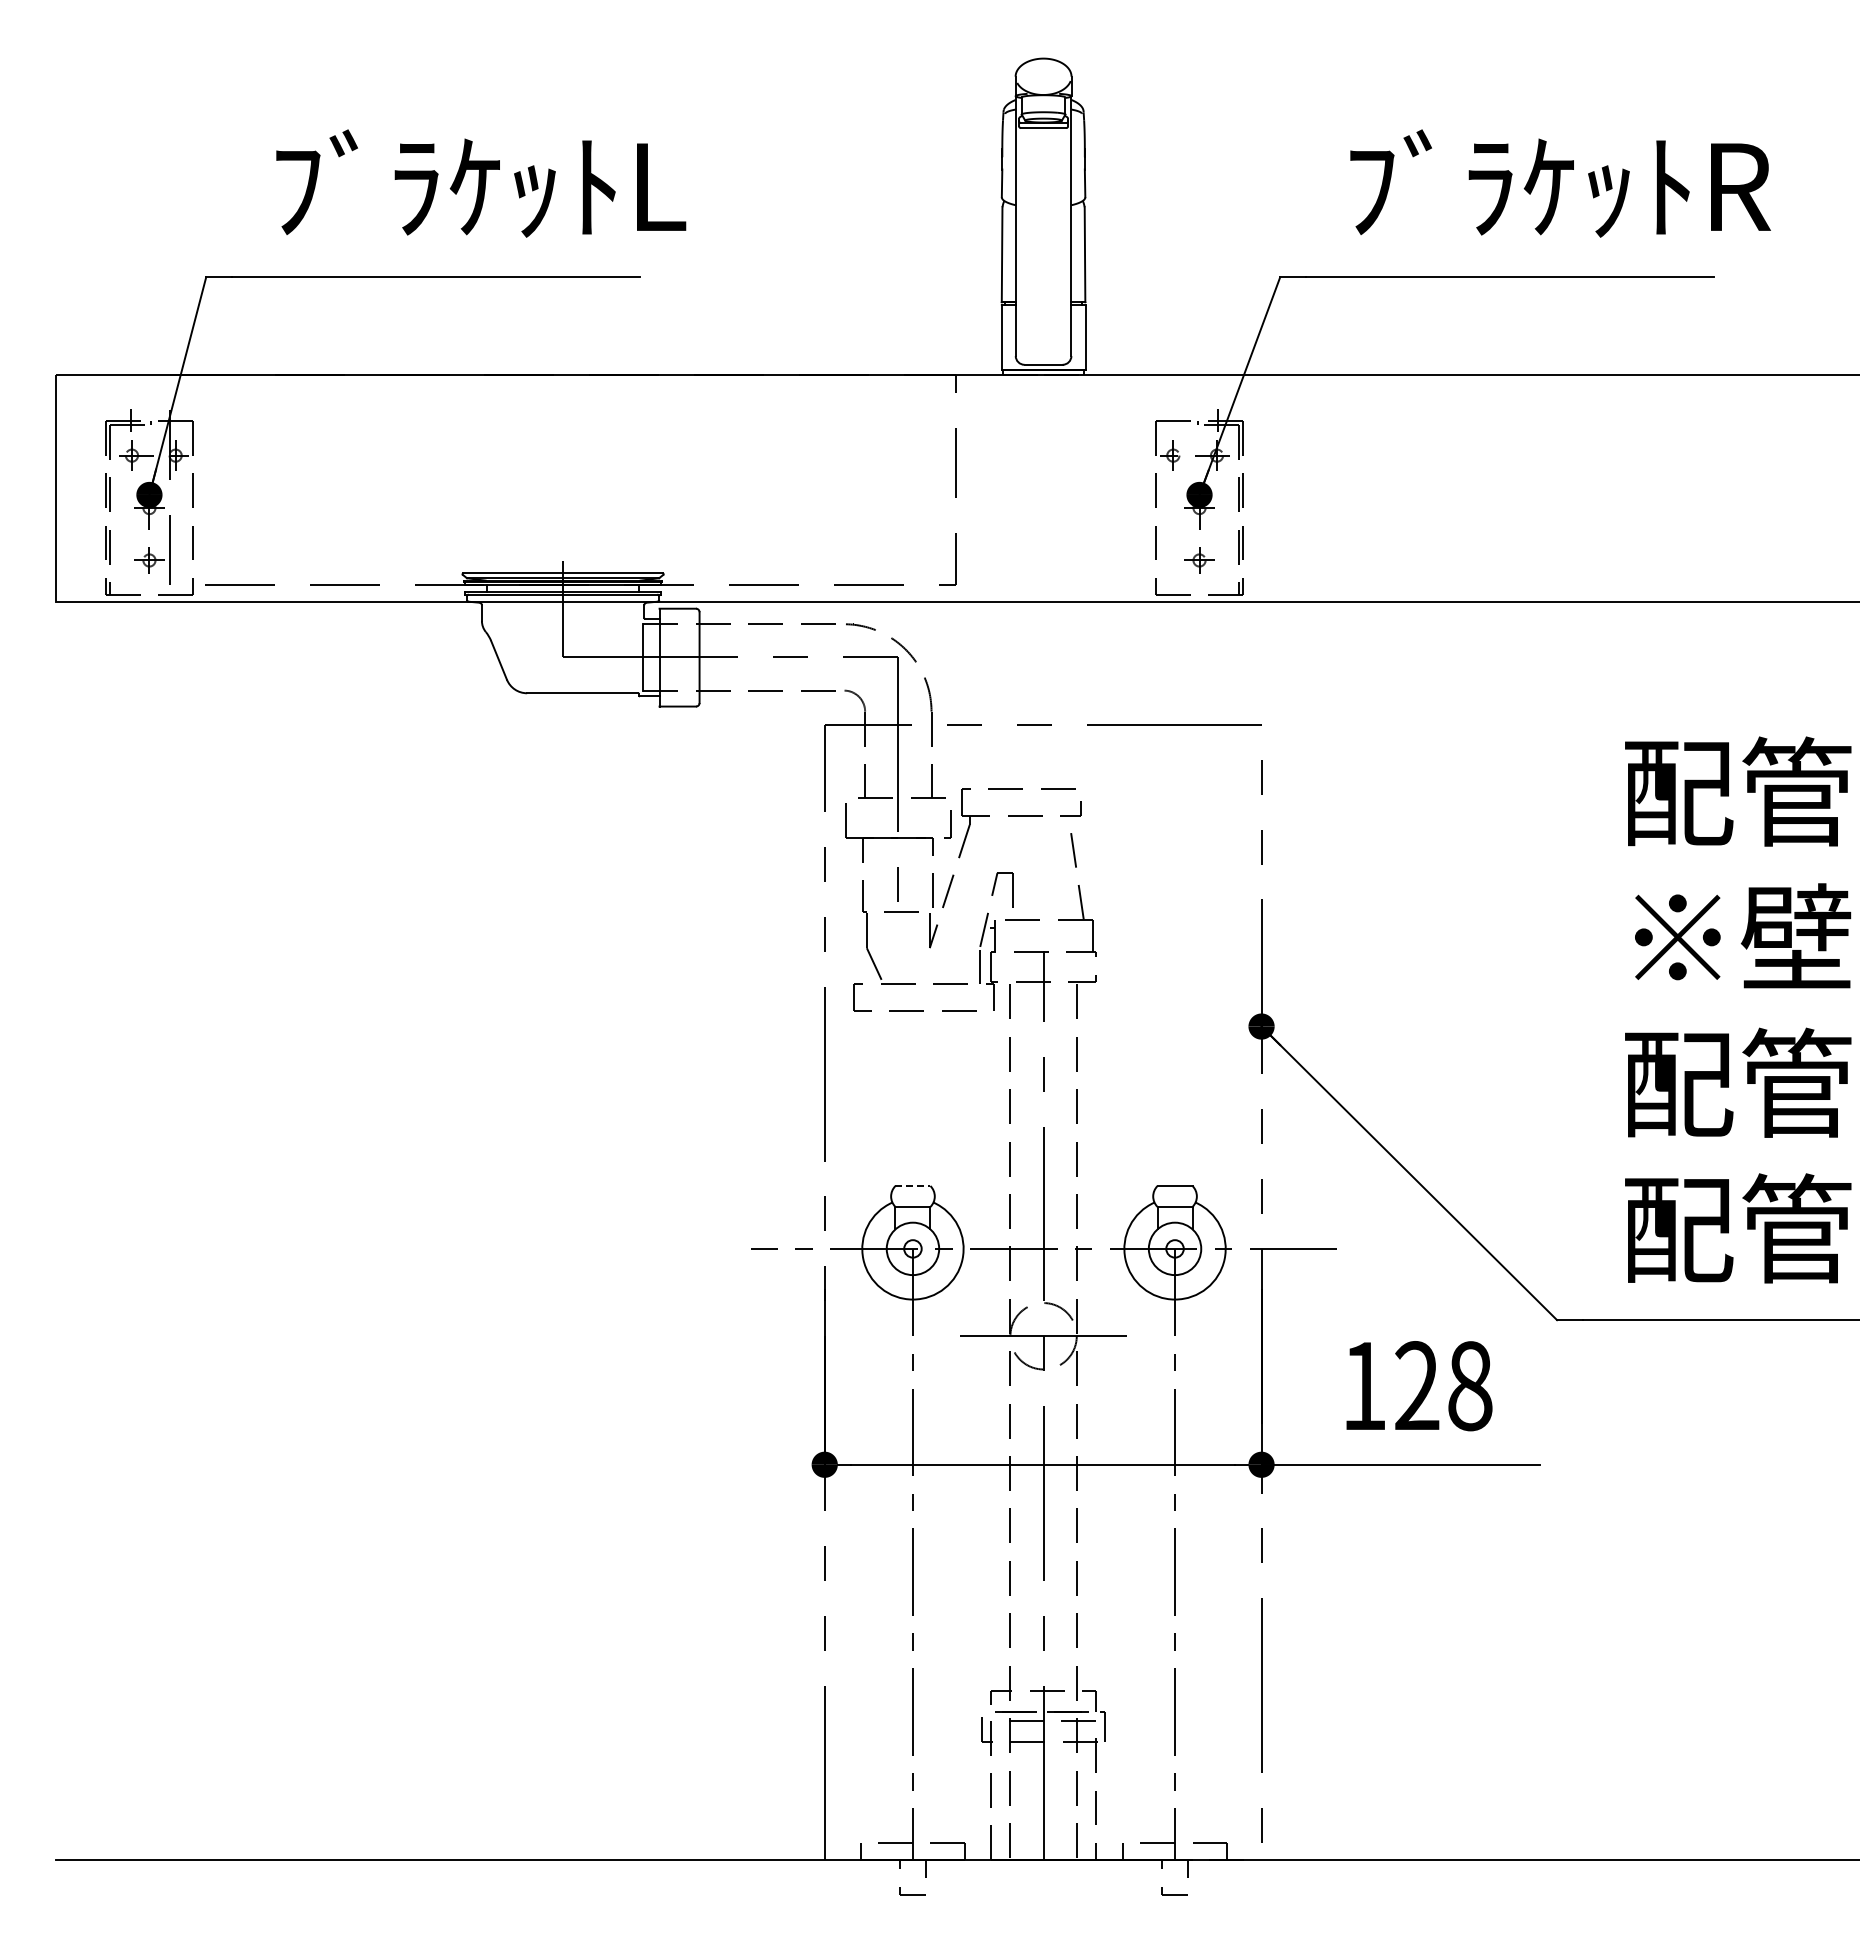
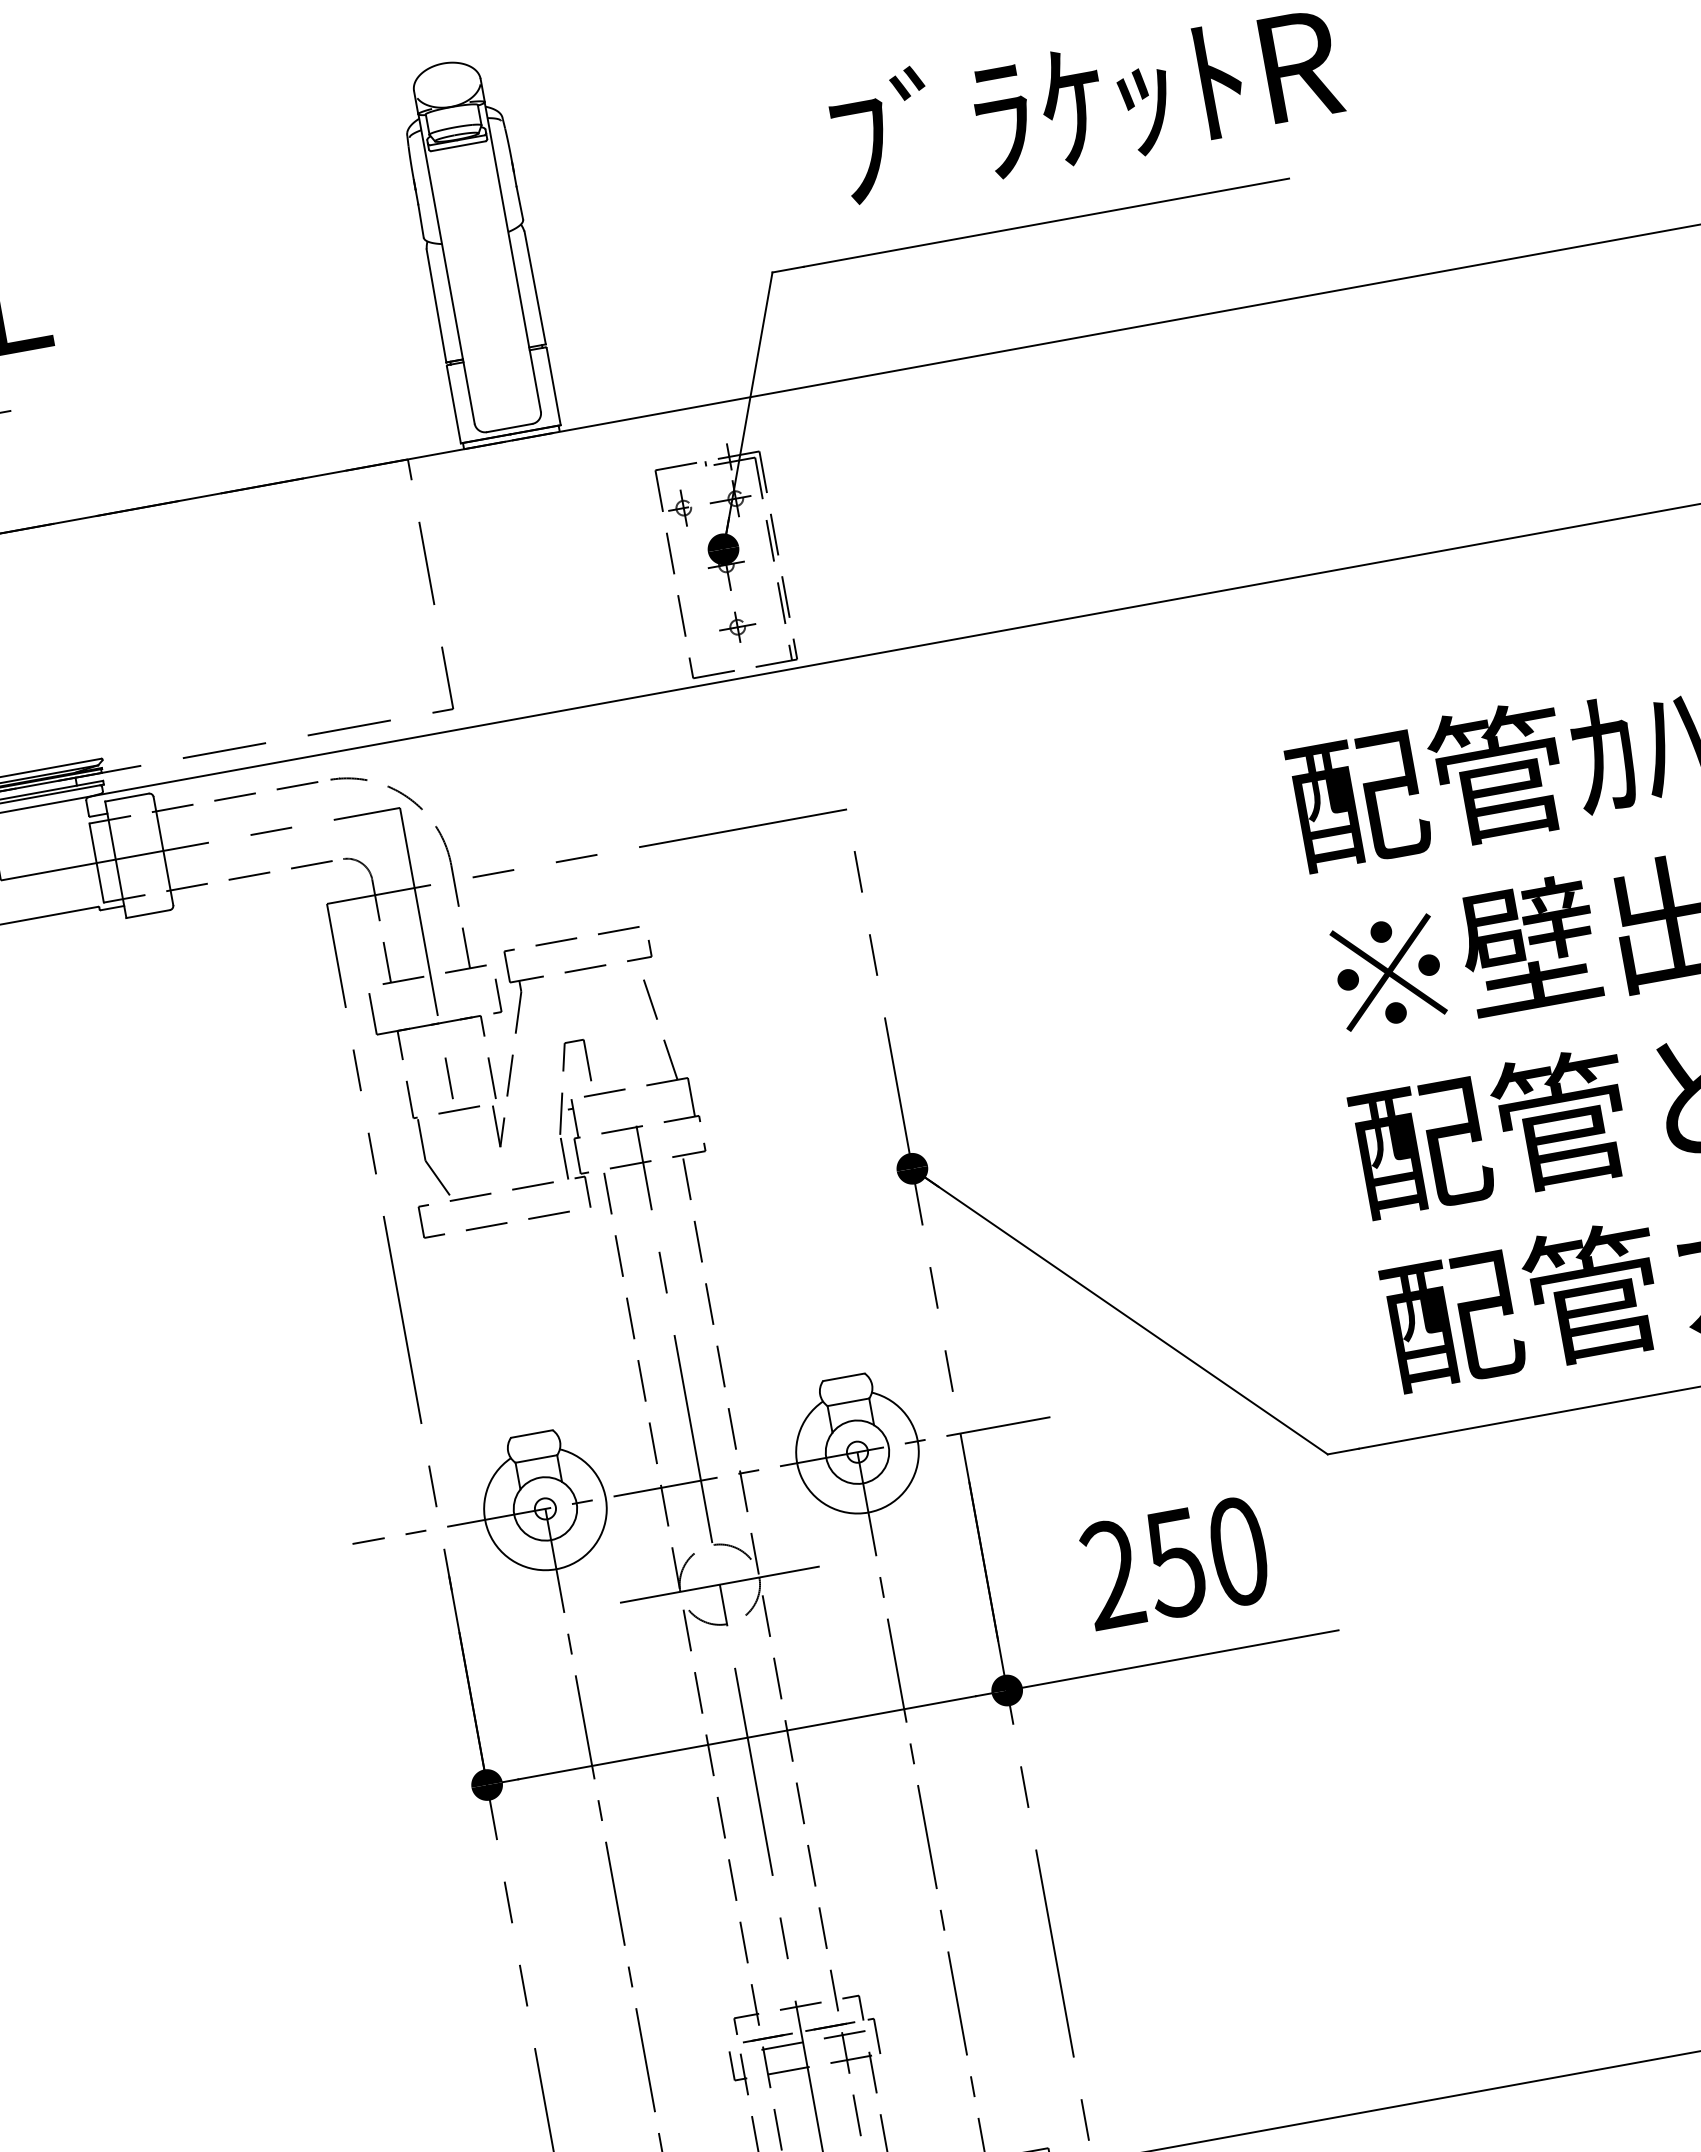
line: (913, 1186) -> (532, 1434), dashed -> solid
text: (1417, 1386) -> (1175, 1563), 128 -> 250

